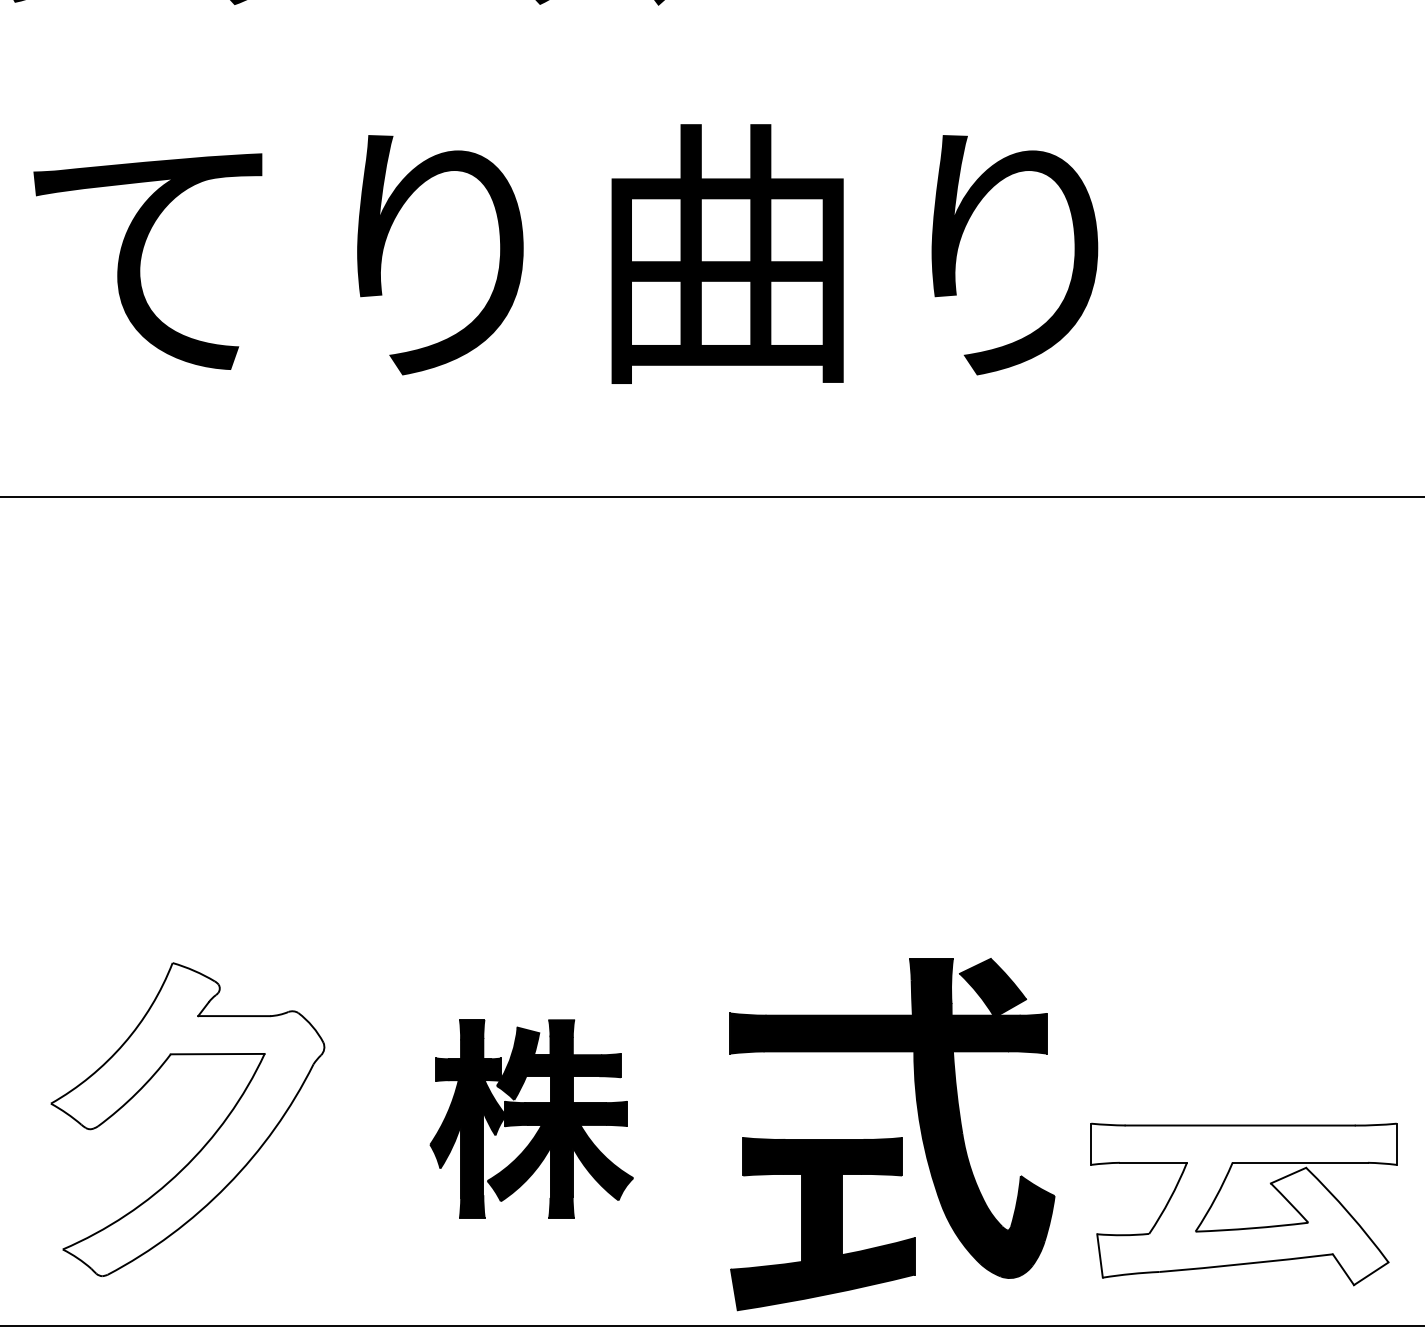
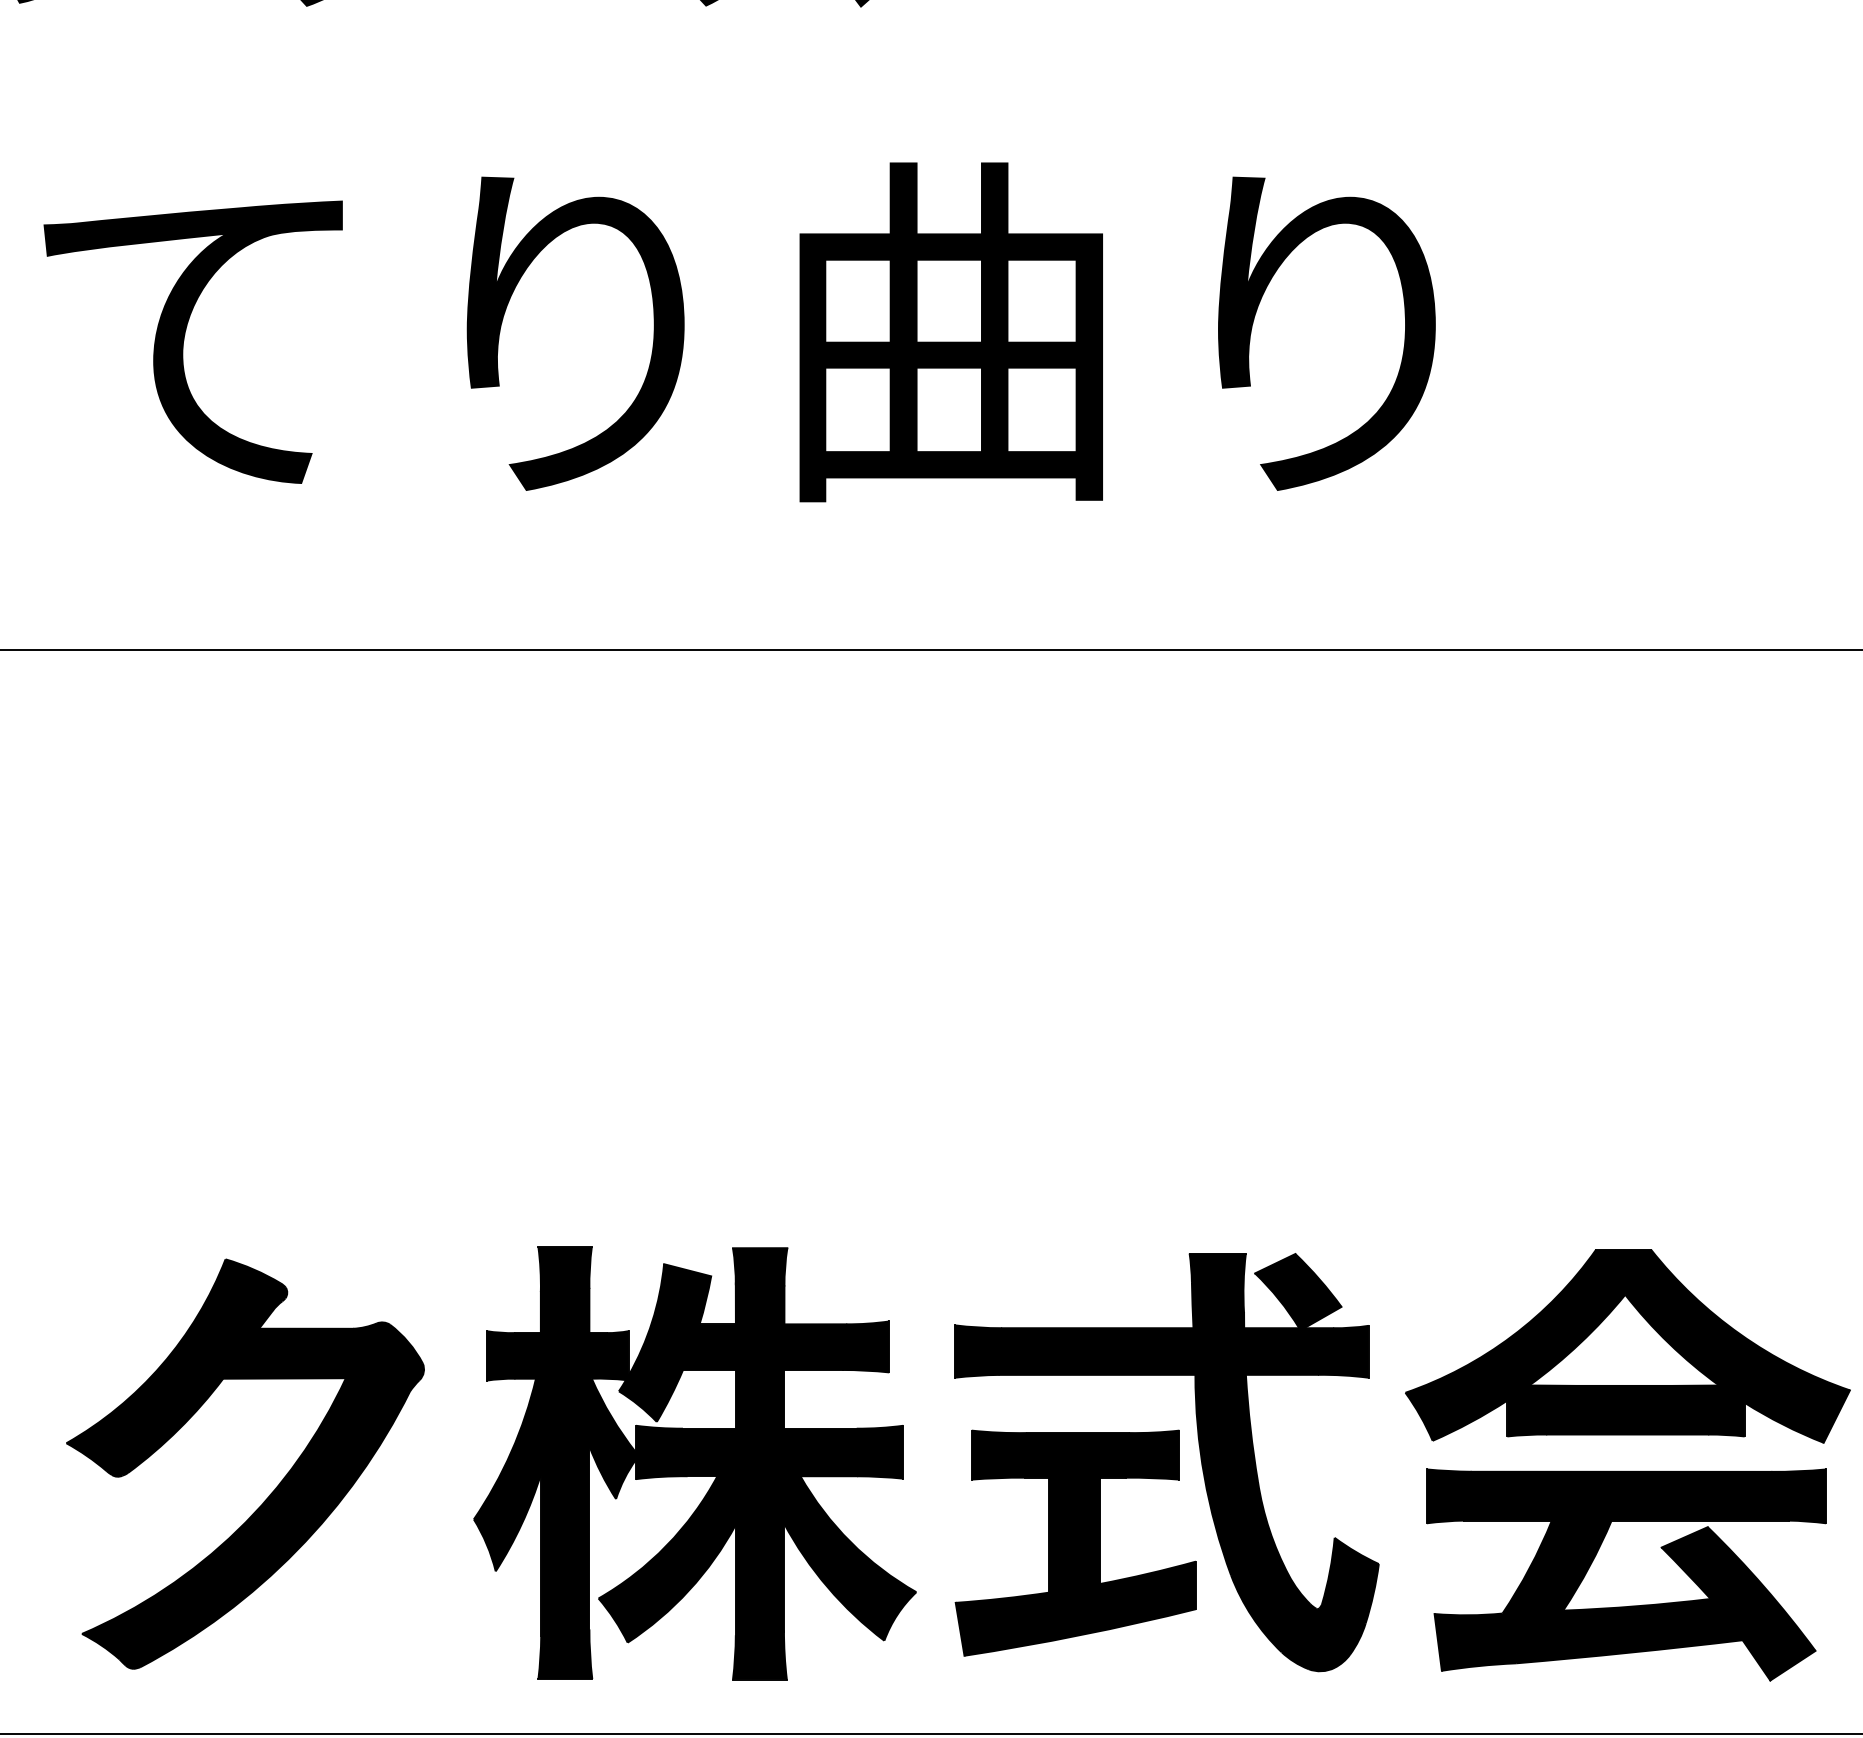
part: (1244, 1029) -> (1627, 1346), added
part: (531, 1118) -> (694, 1462), size x1.67
fill: (187, 1119) -> (245, 1463), added
fill: (1243, 1204) -> (1625, 1575), added
part: (822, 1224) -> (1075, 1543), moved

